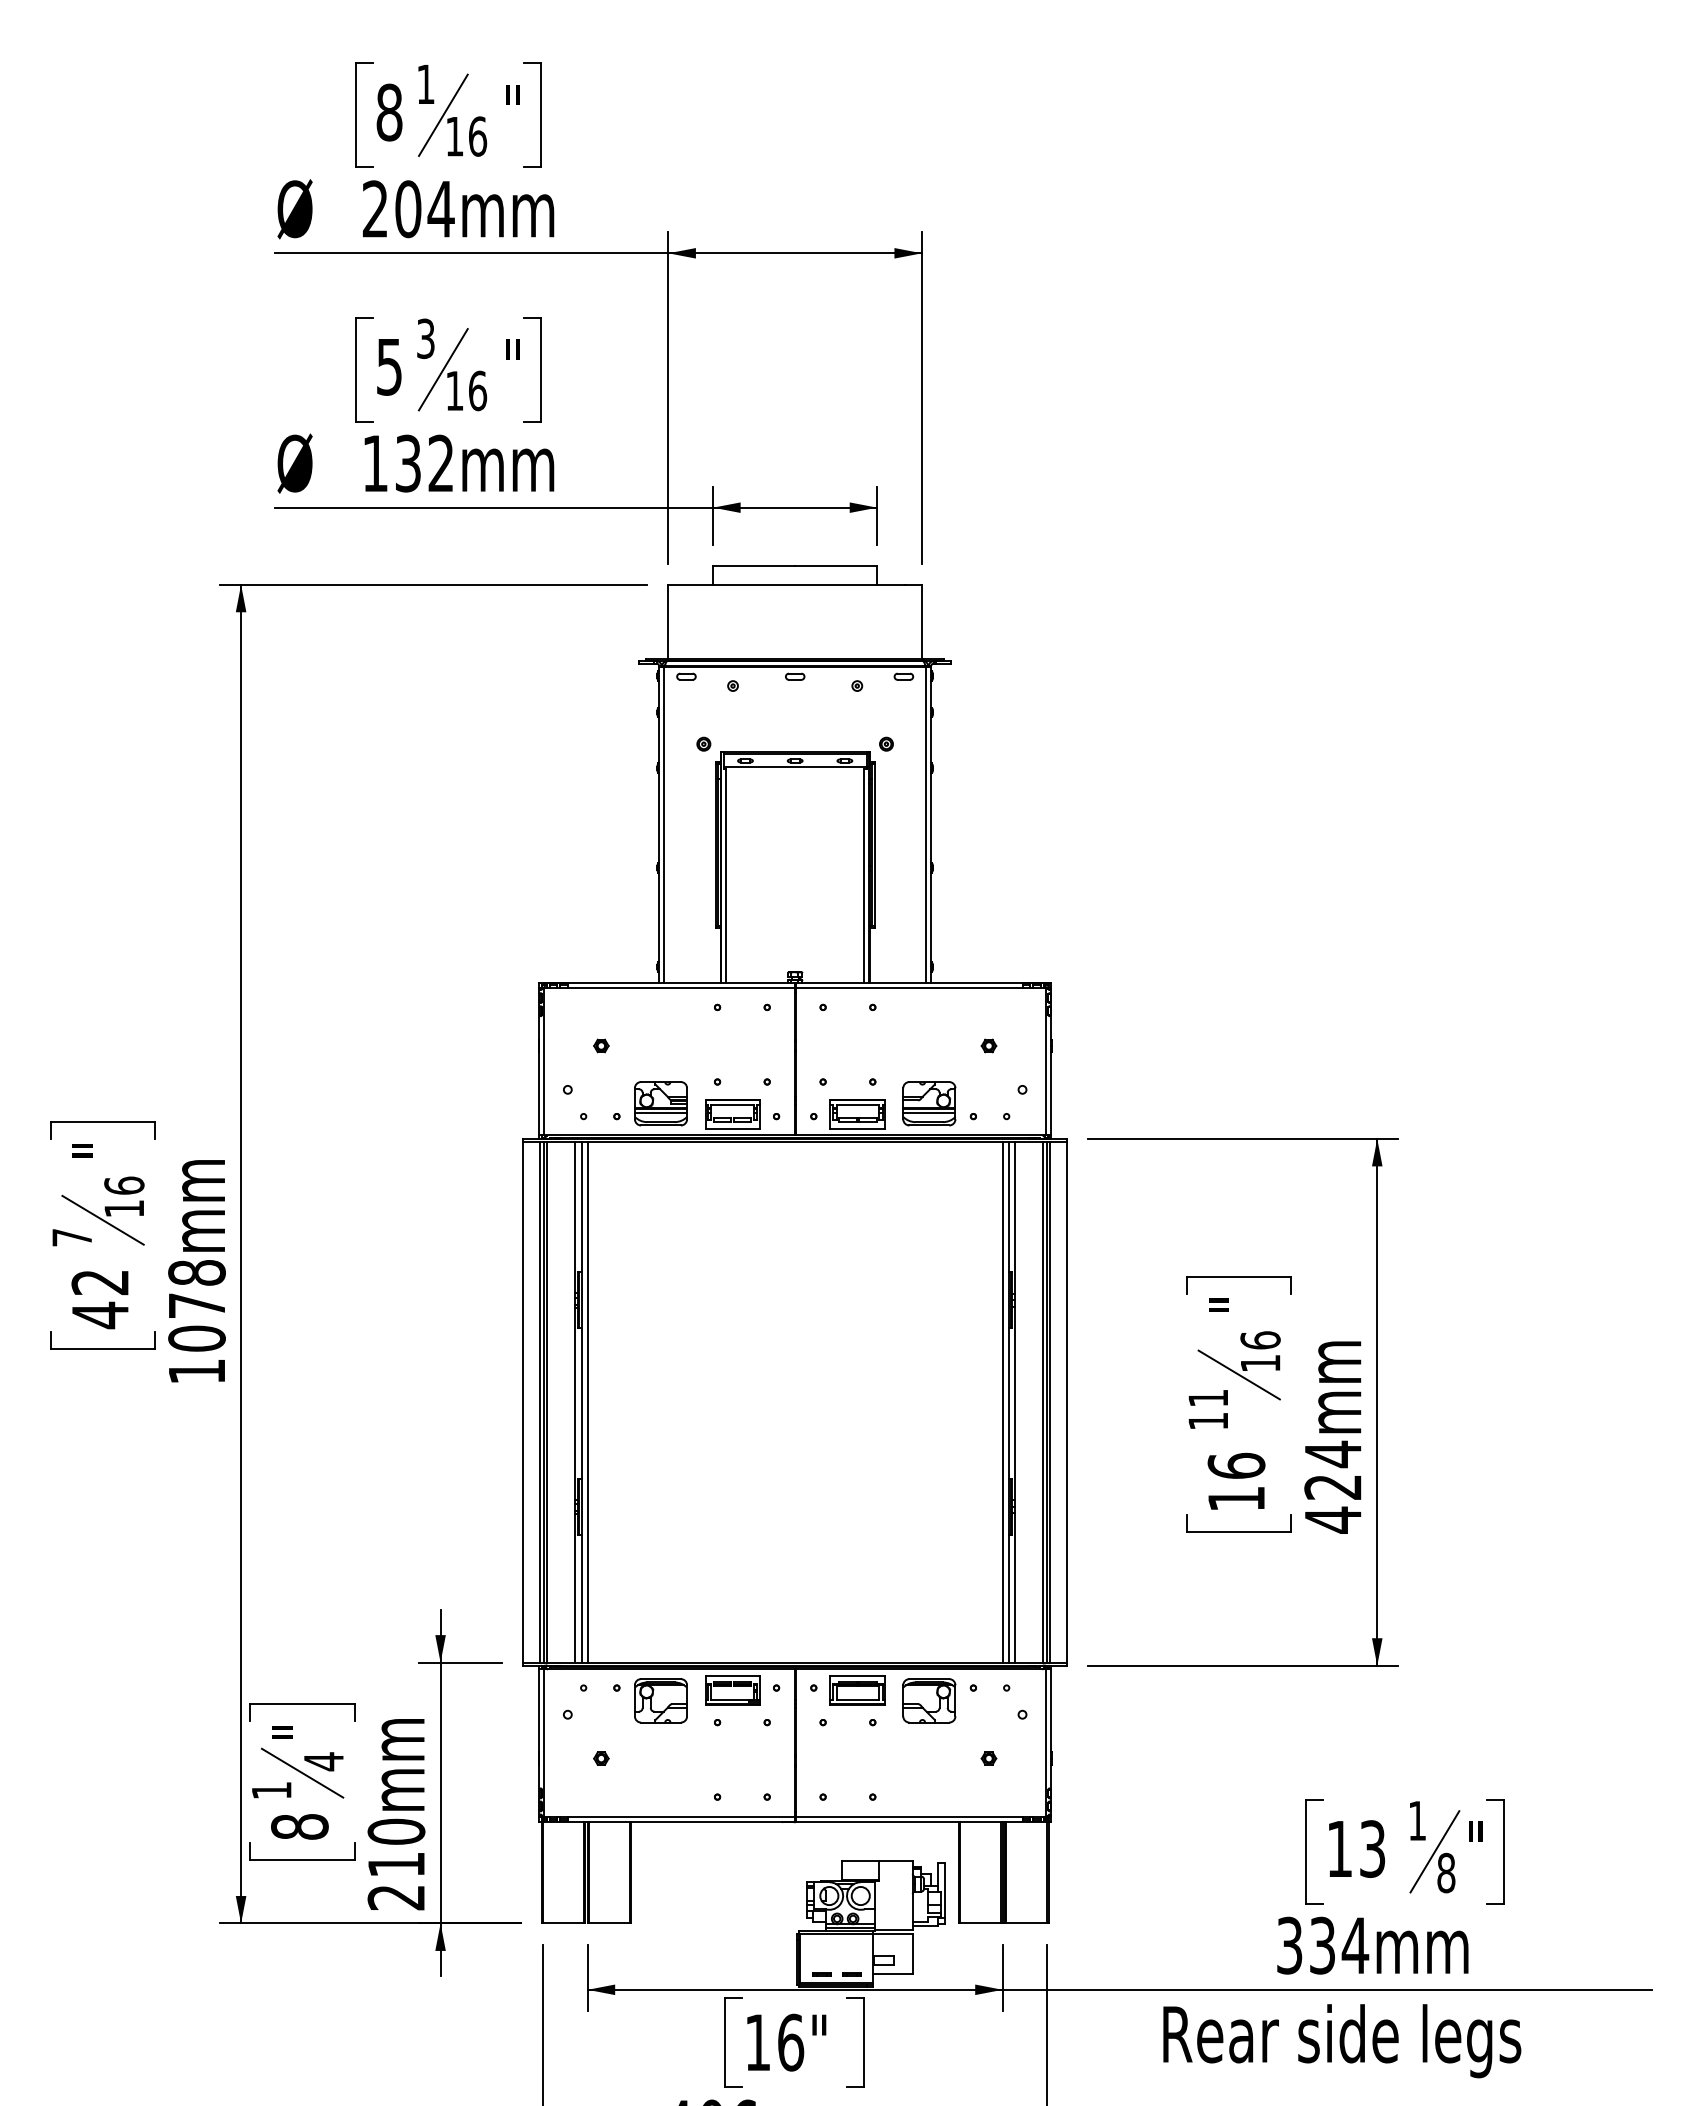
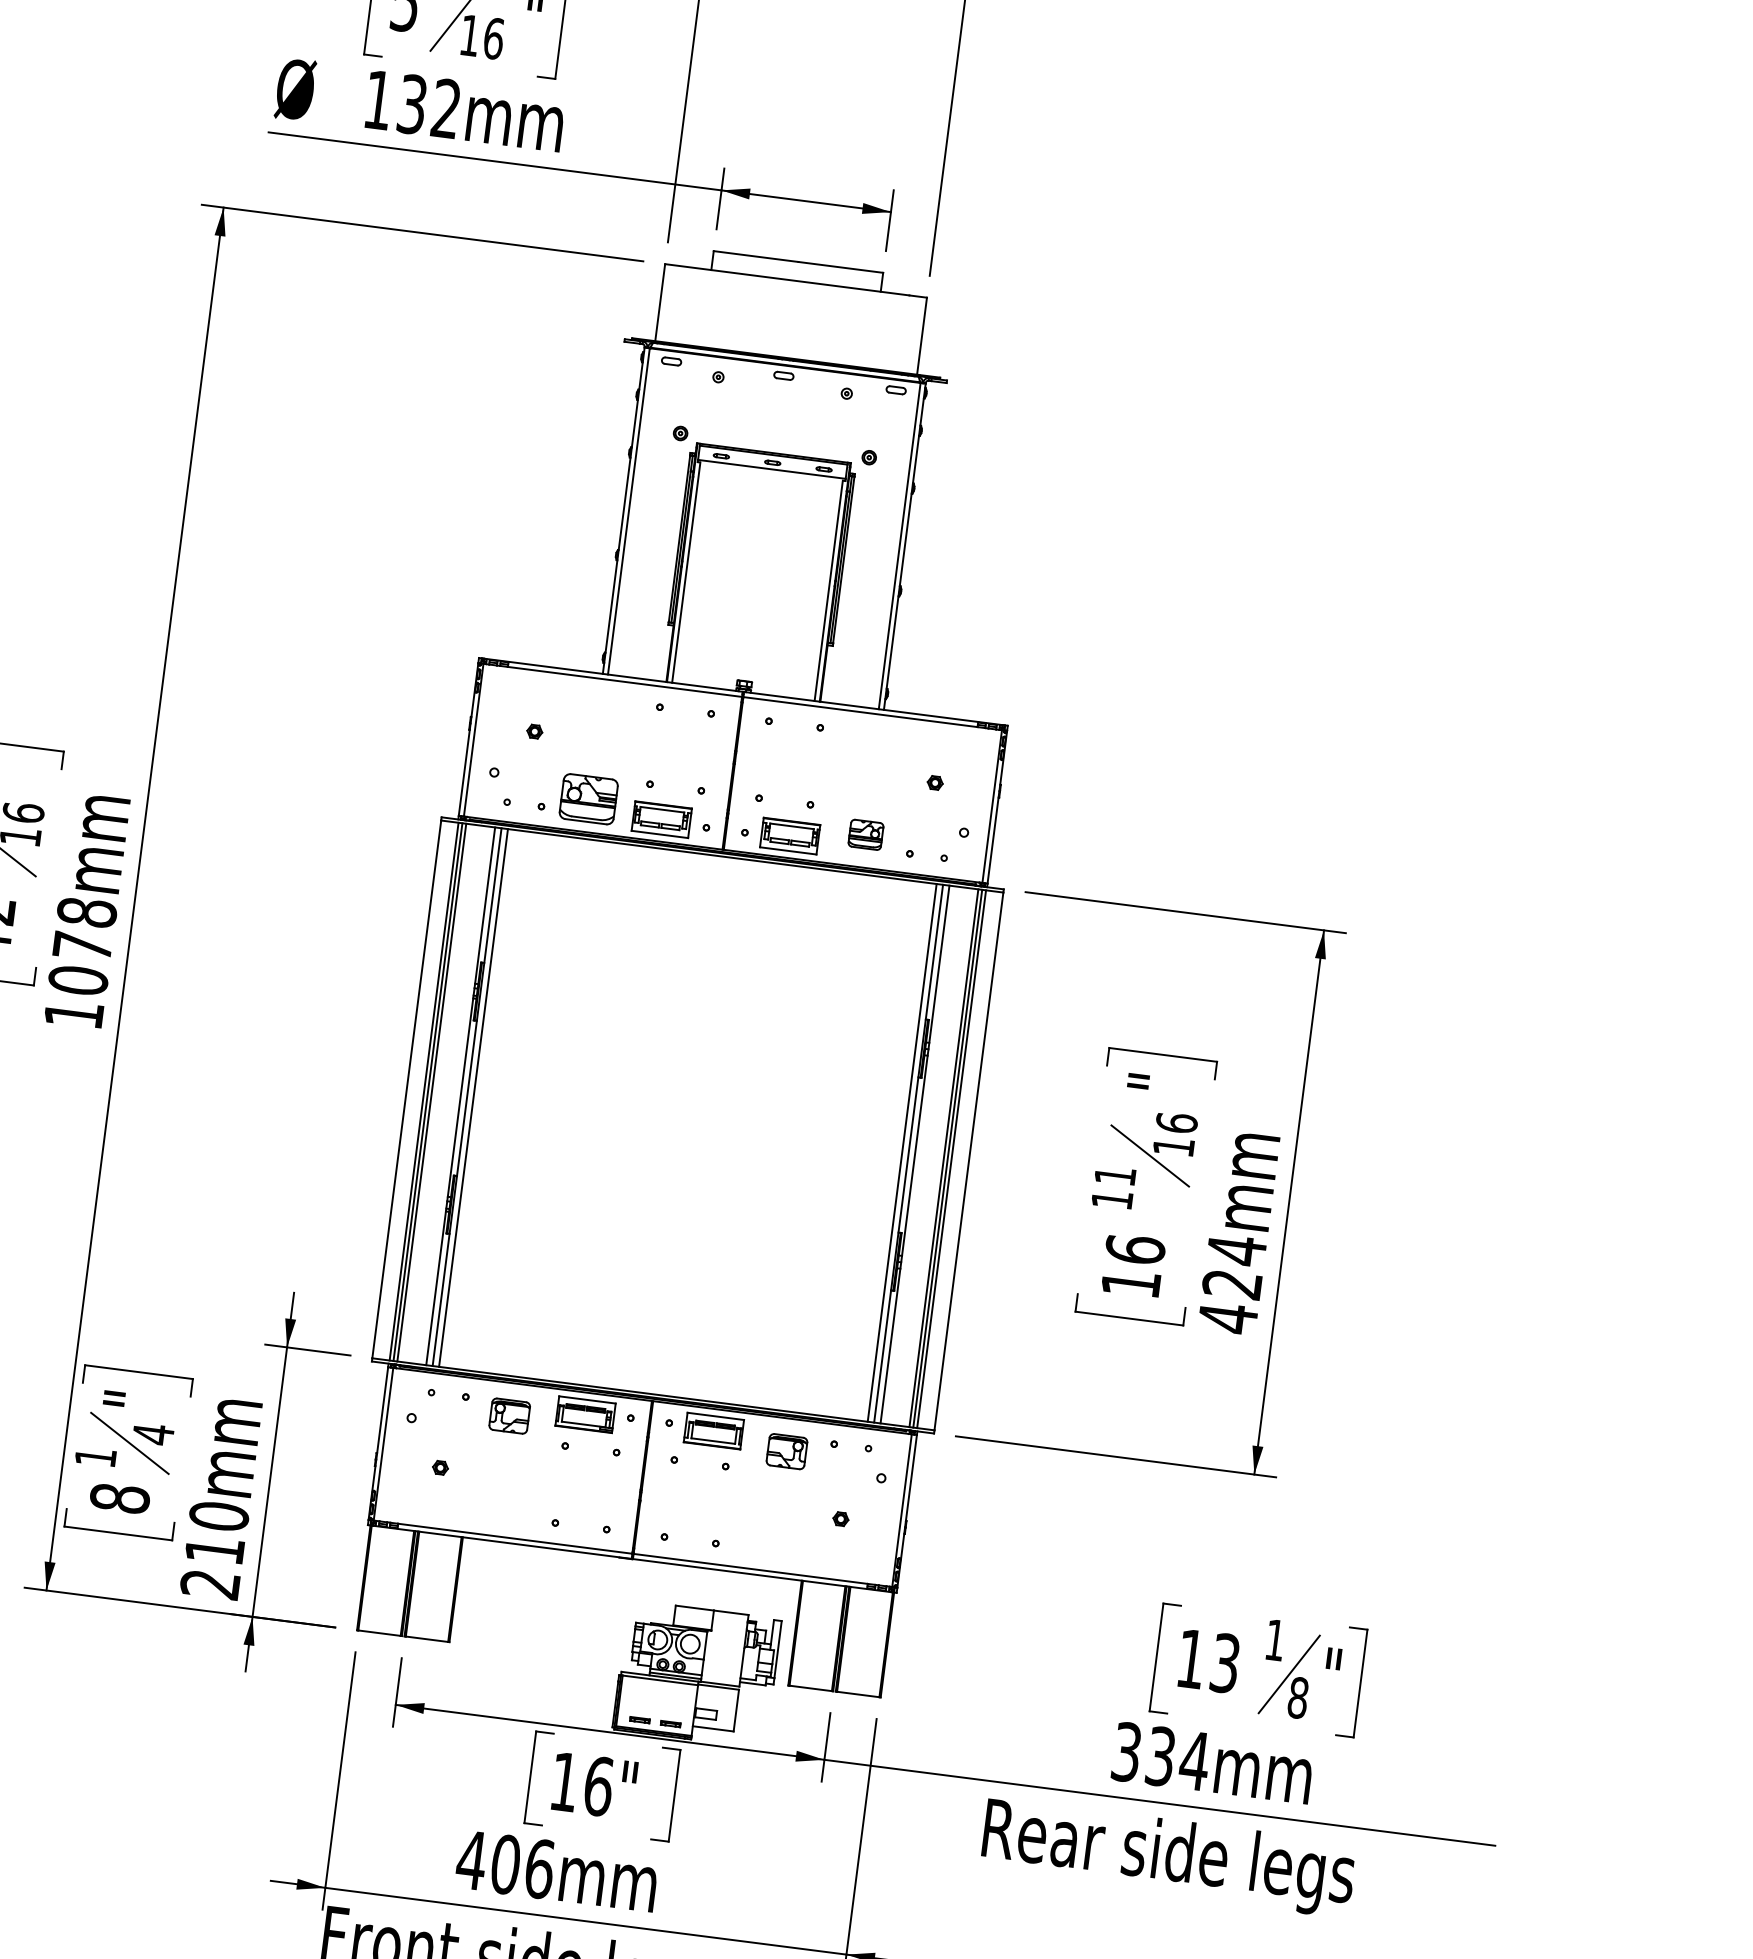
part: (929, 1103) -> (866, 834), size x0.6
line: (660, 1112) -> (587, 808), removed
part: (660, 1700) -> (509, 1415), size x0.7
part: (929, 1700) -> (787, 1451), size x0.7

